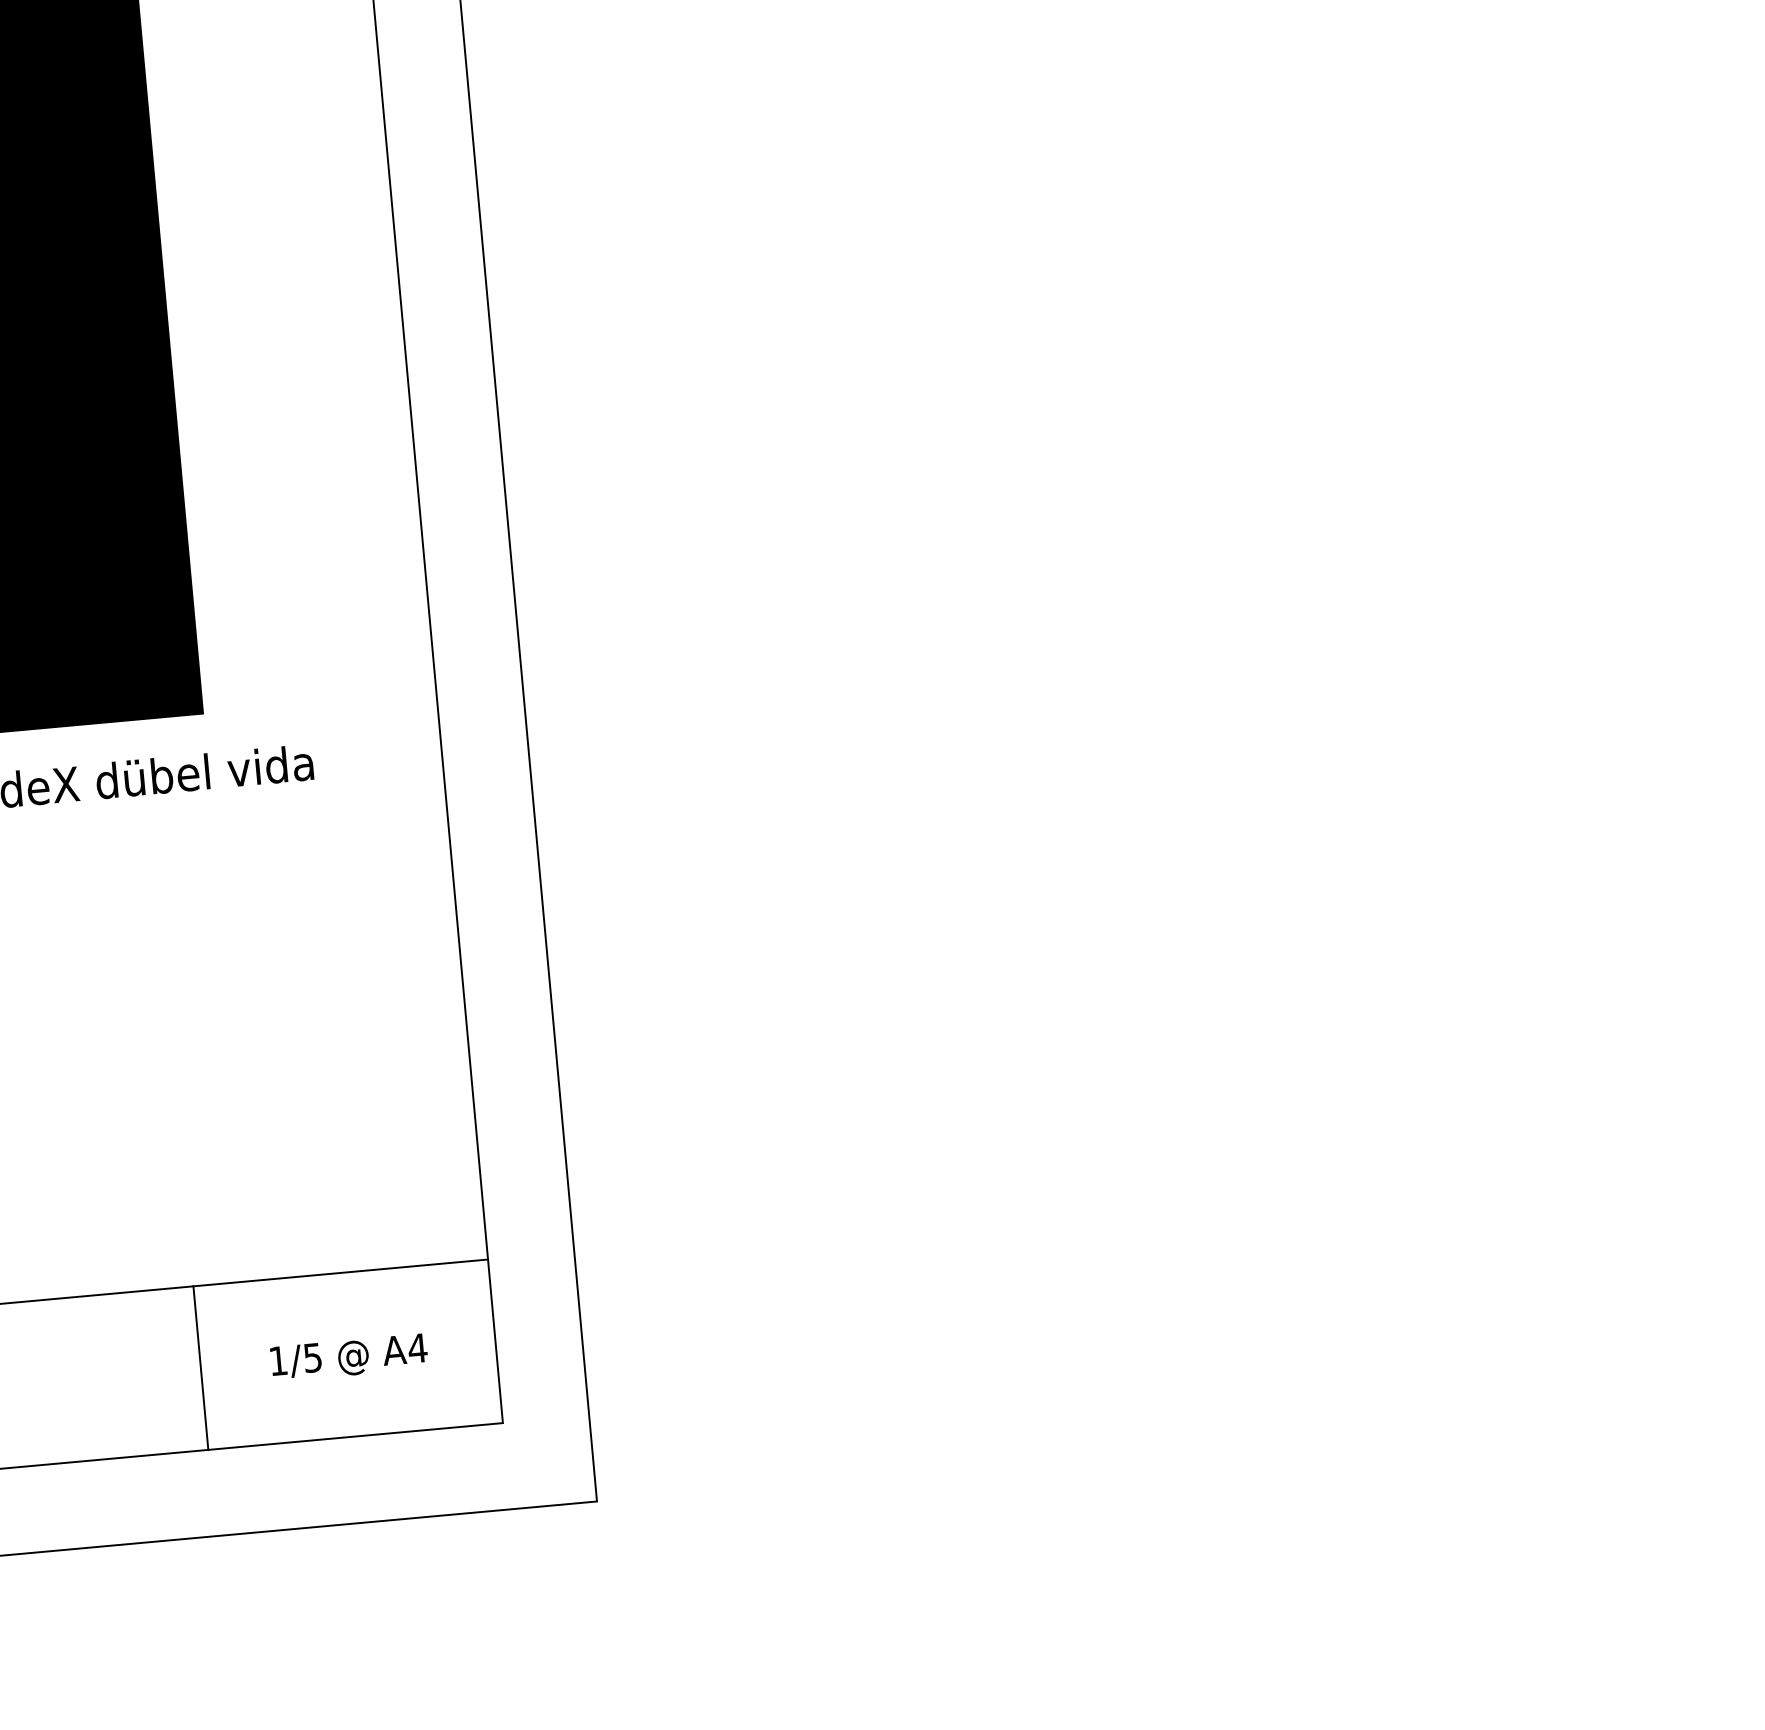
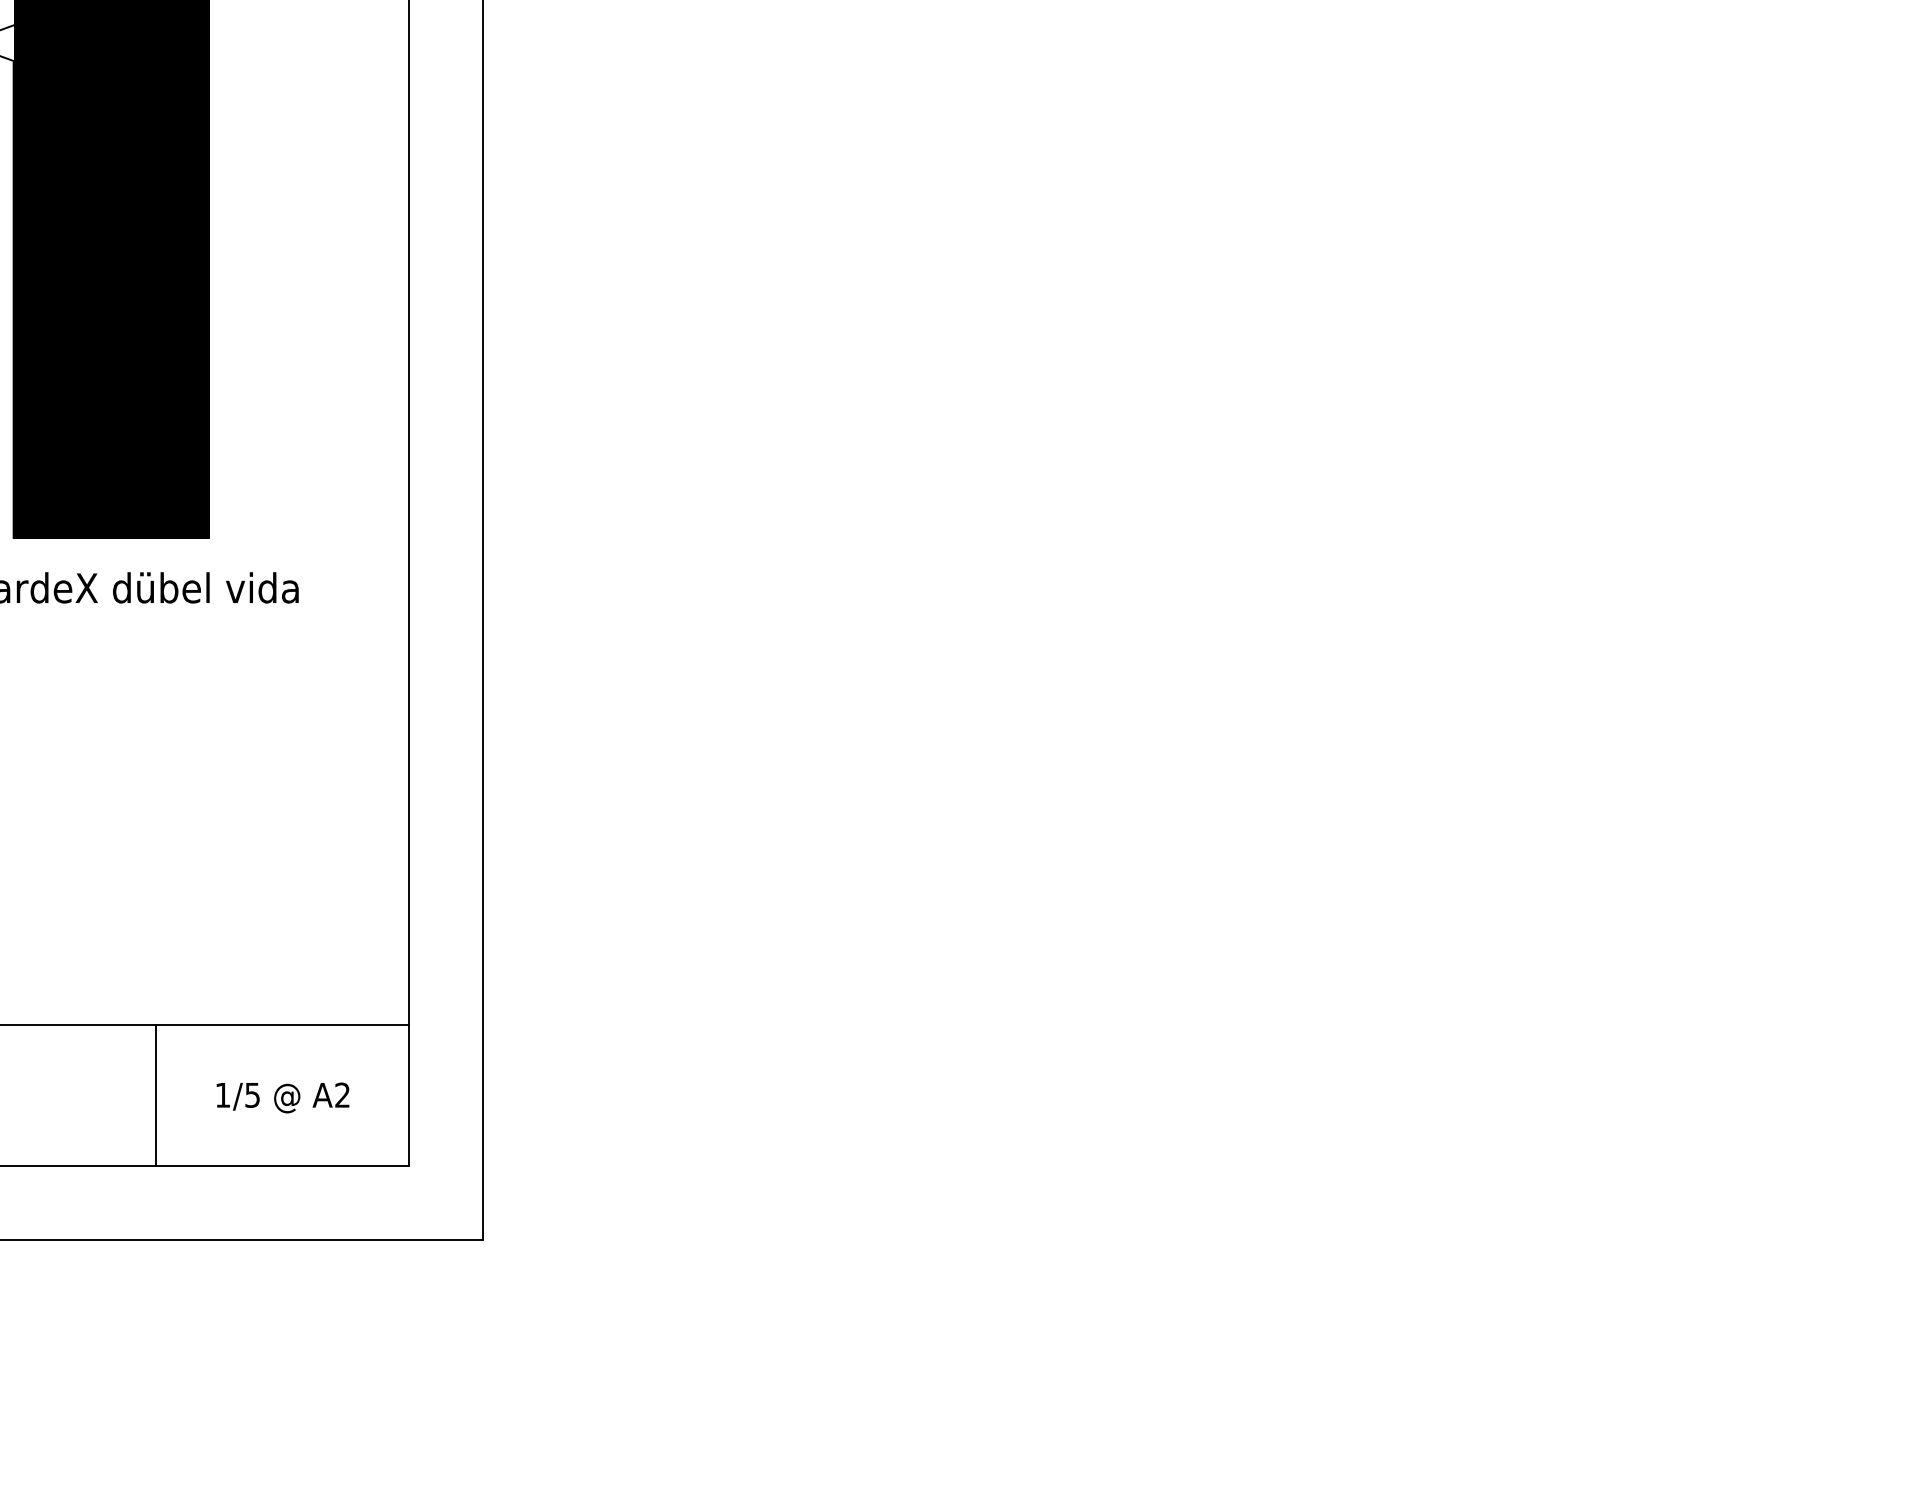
text: (417, 1347) -> (342, 1094), A4 -> A2

